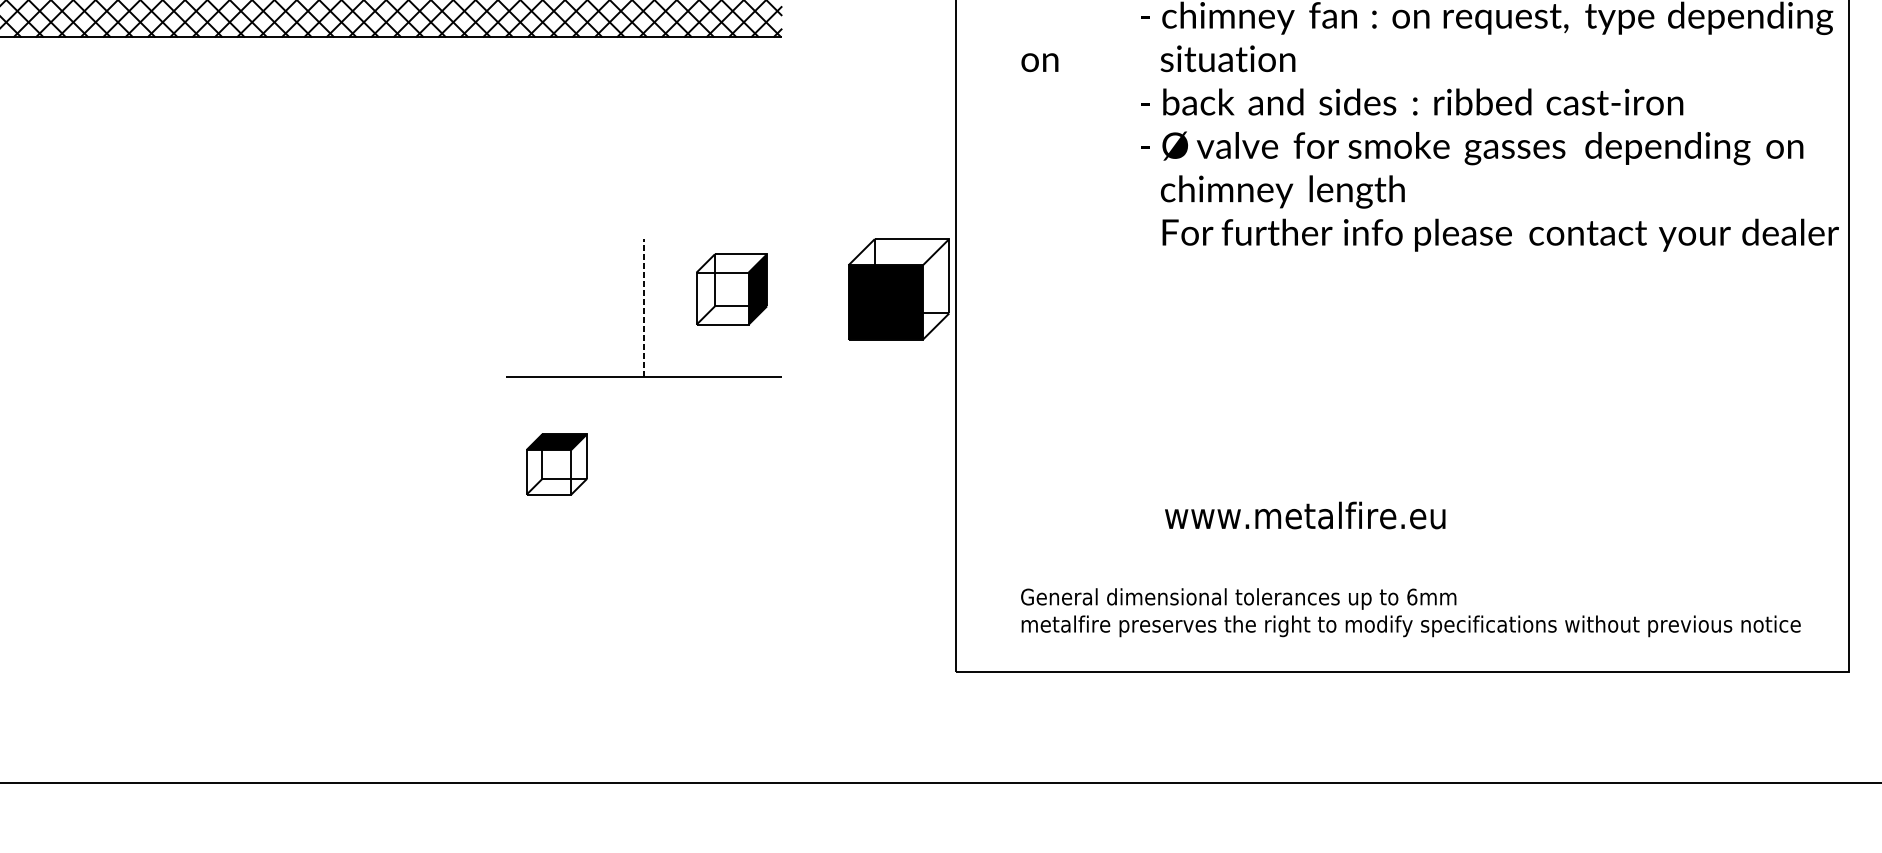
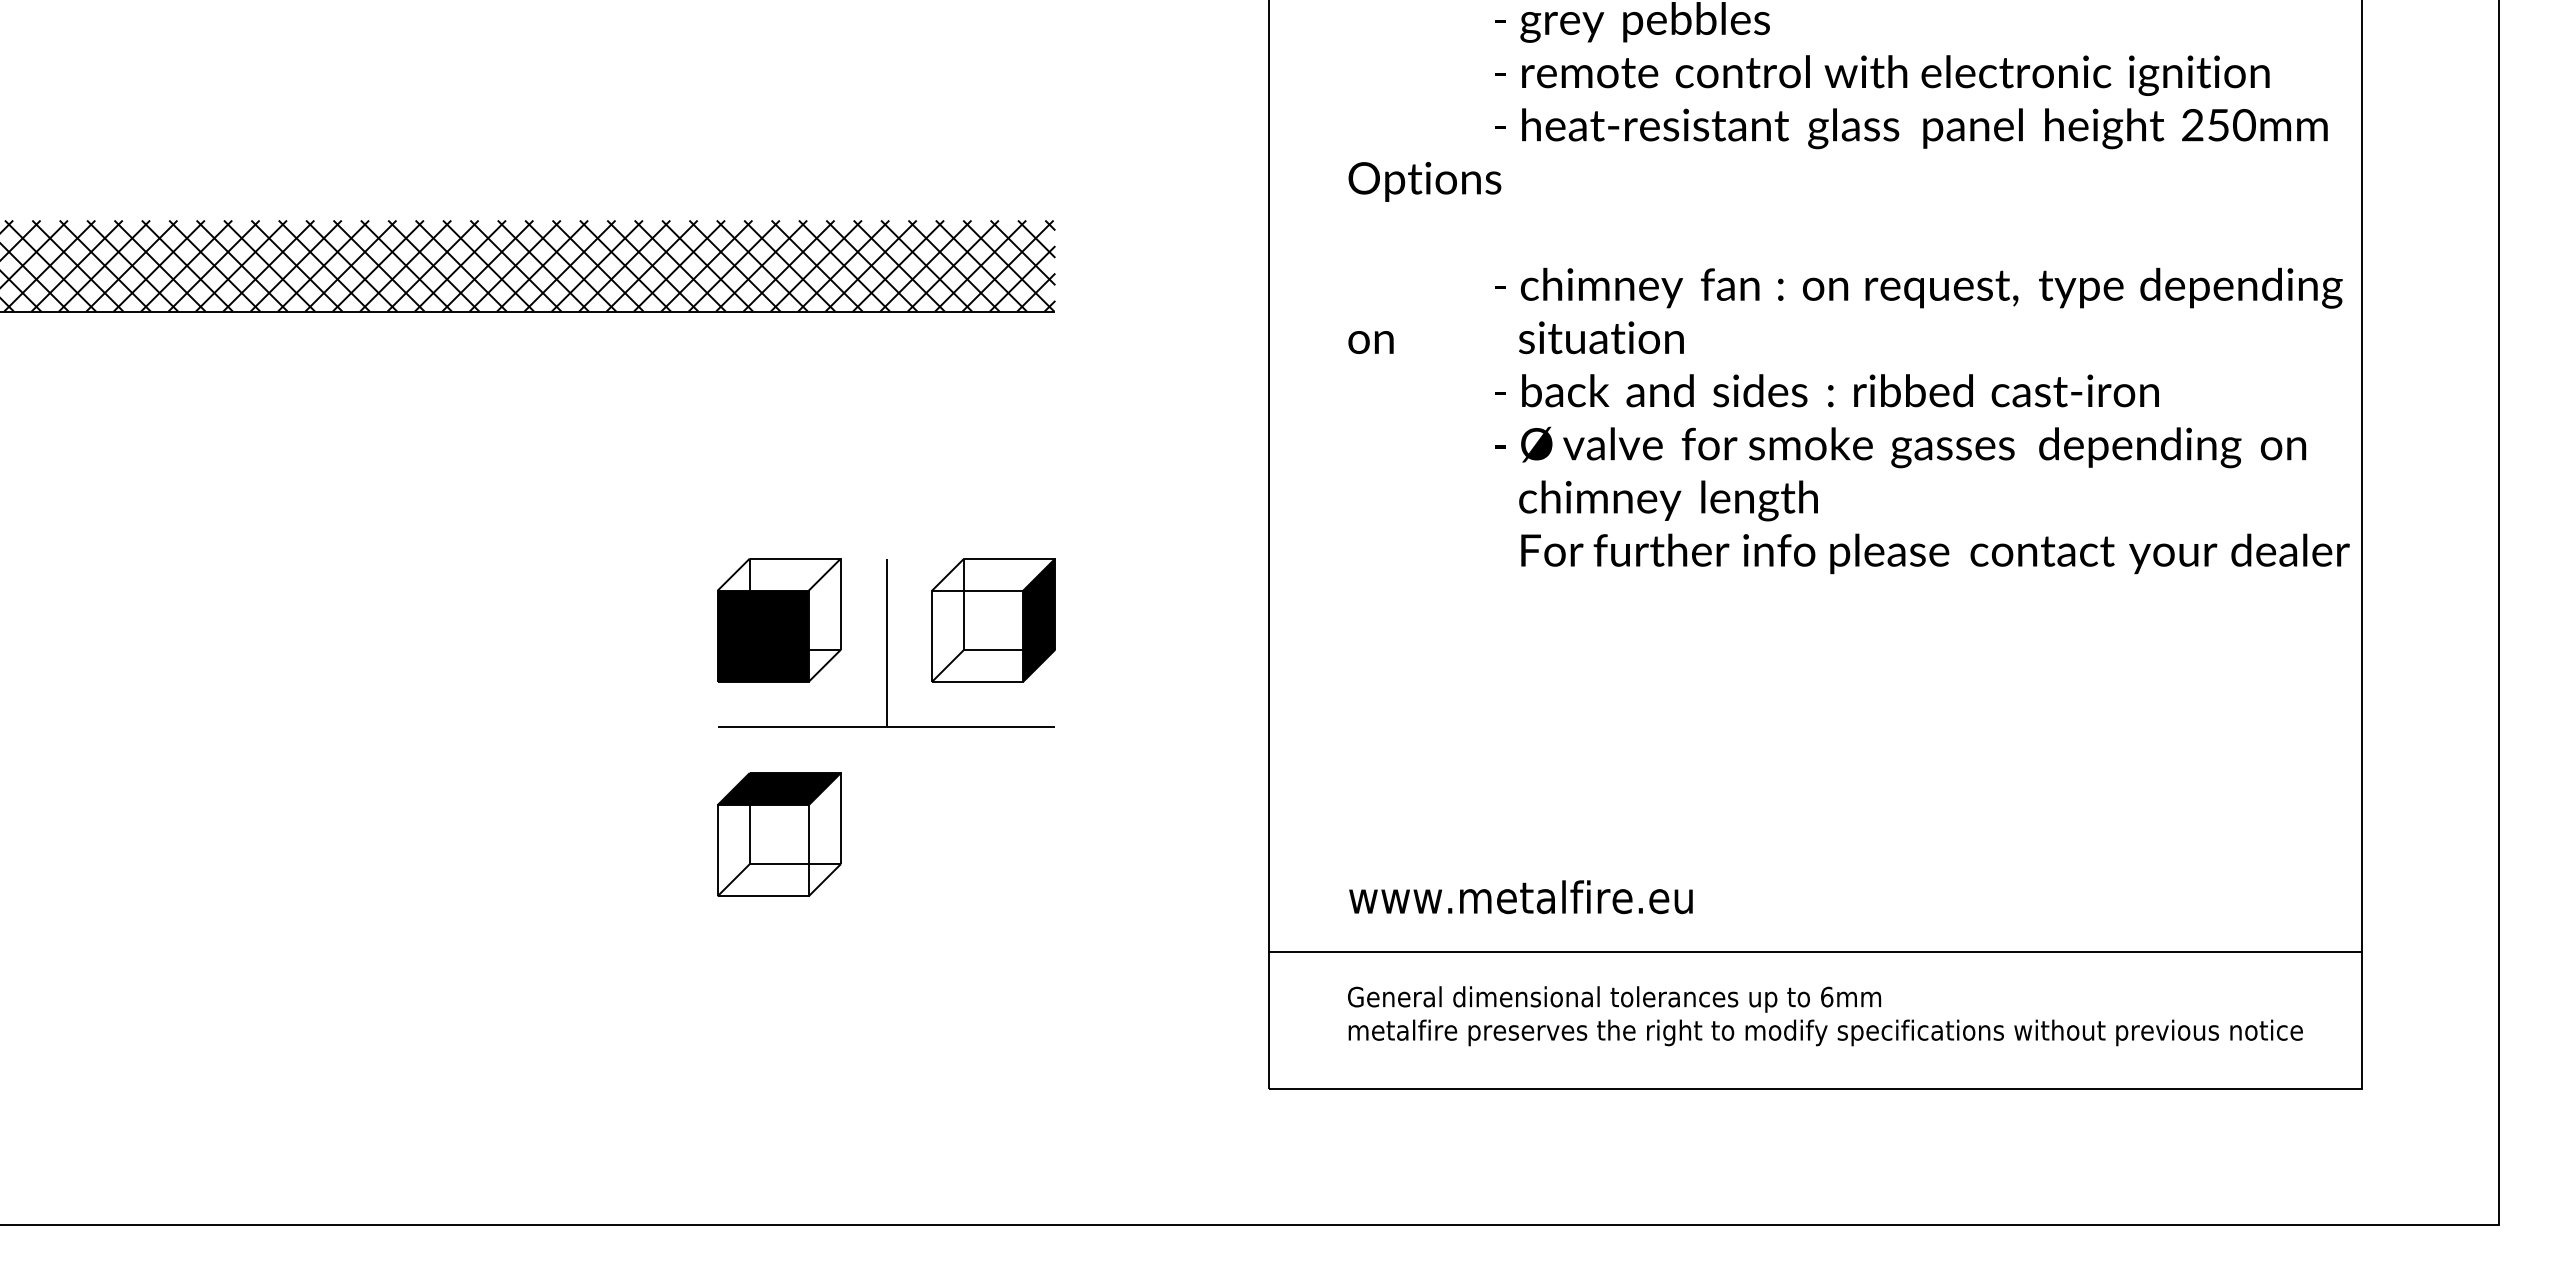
part: (731, 289) -> (993, 620), size x1.43
part: (899, 289) -> (779, 620), moved
line: (644, 307) -> (886, 642), dashed -> solid
part: (557, 464) -> (779, 834), size x1.67
text: (1304, 515) -> (1520, 897), moved
line: (1402, 559) -> (1815, 951), added

